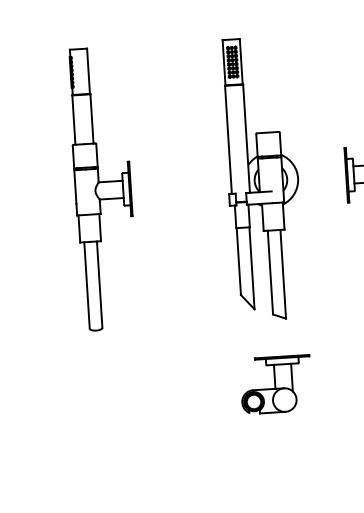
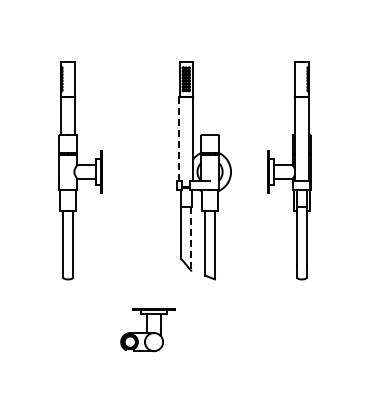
line: (228, 139) -> (179, 138), solid -> dashed
line: (252, 268) -> (191, 239), solid -> dashed
part: (275, 385) -> (147, 330), moved

